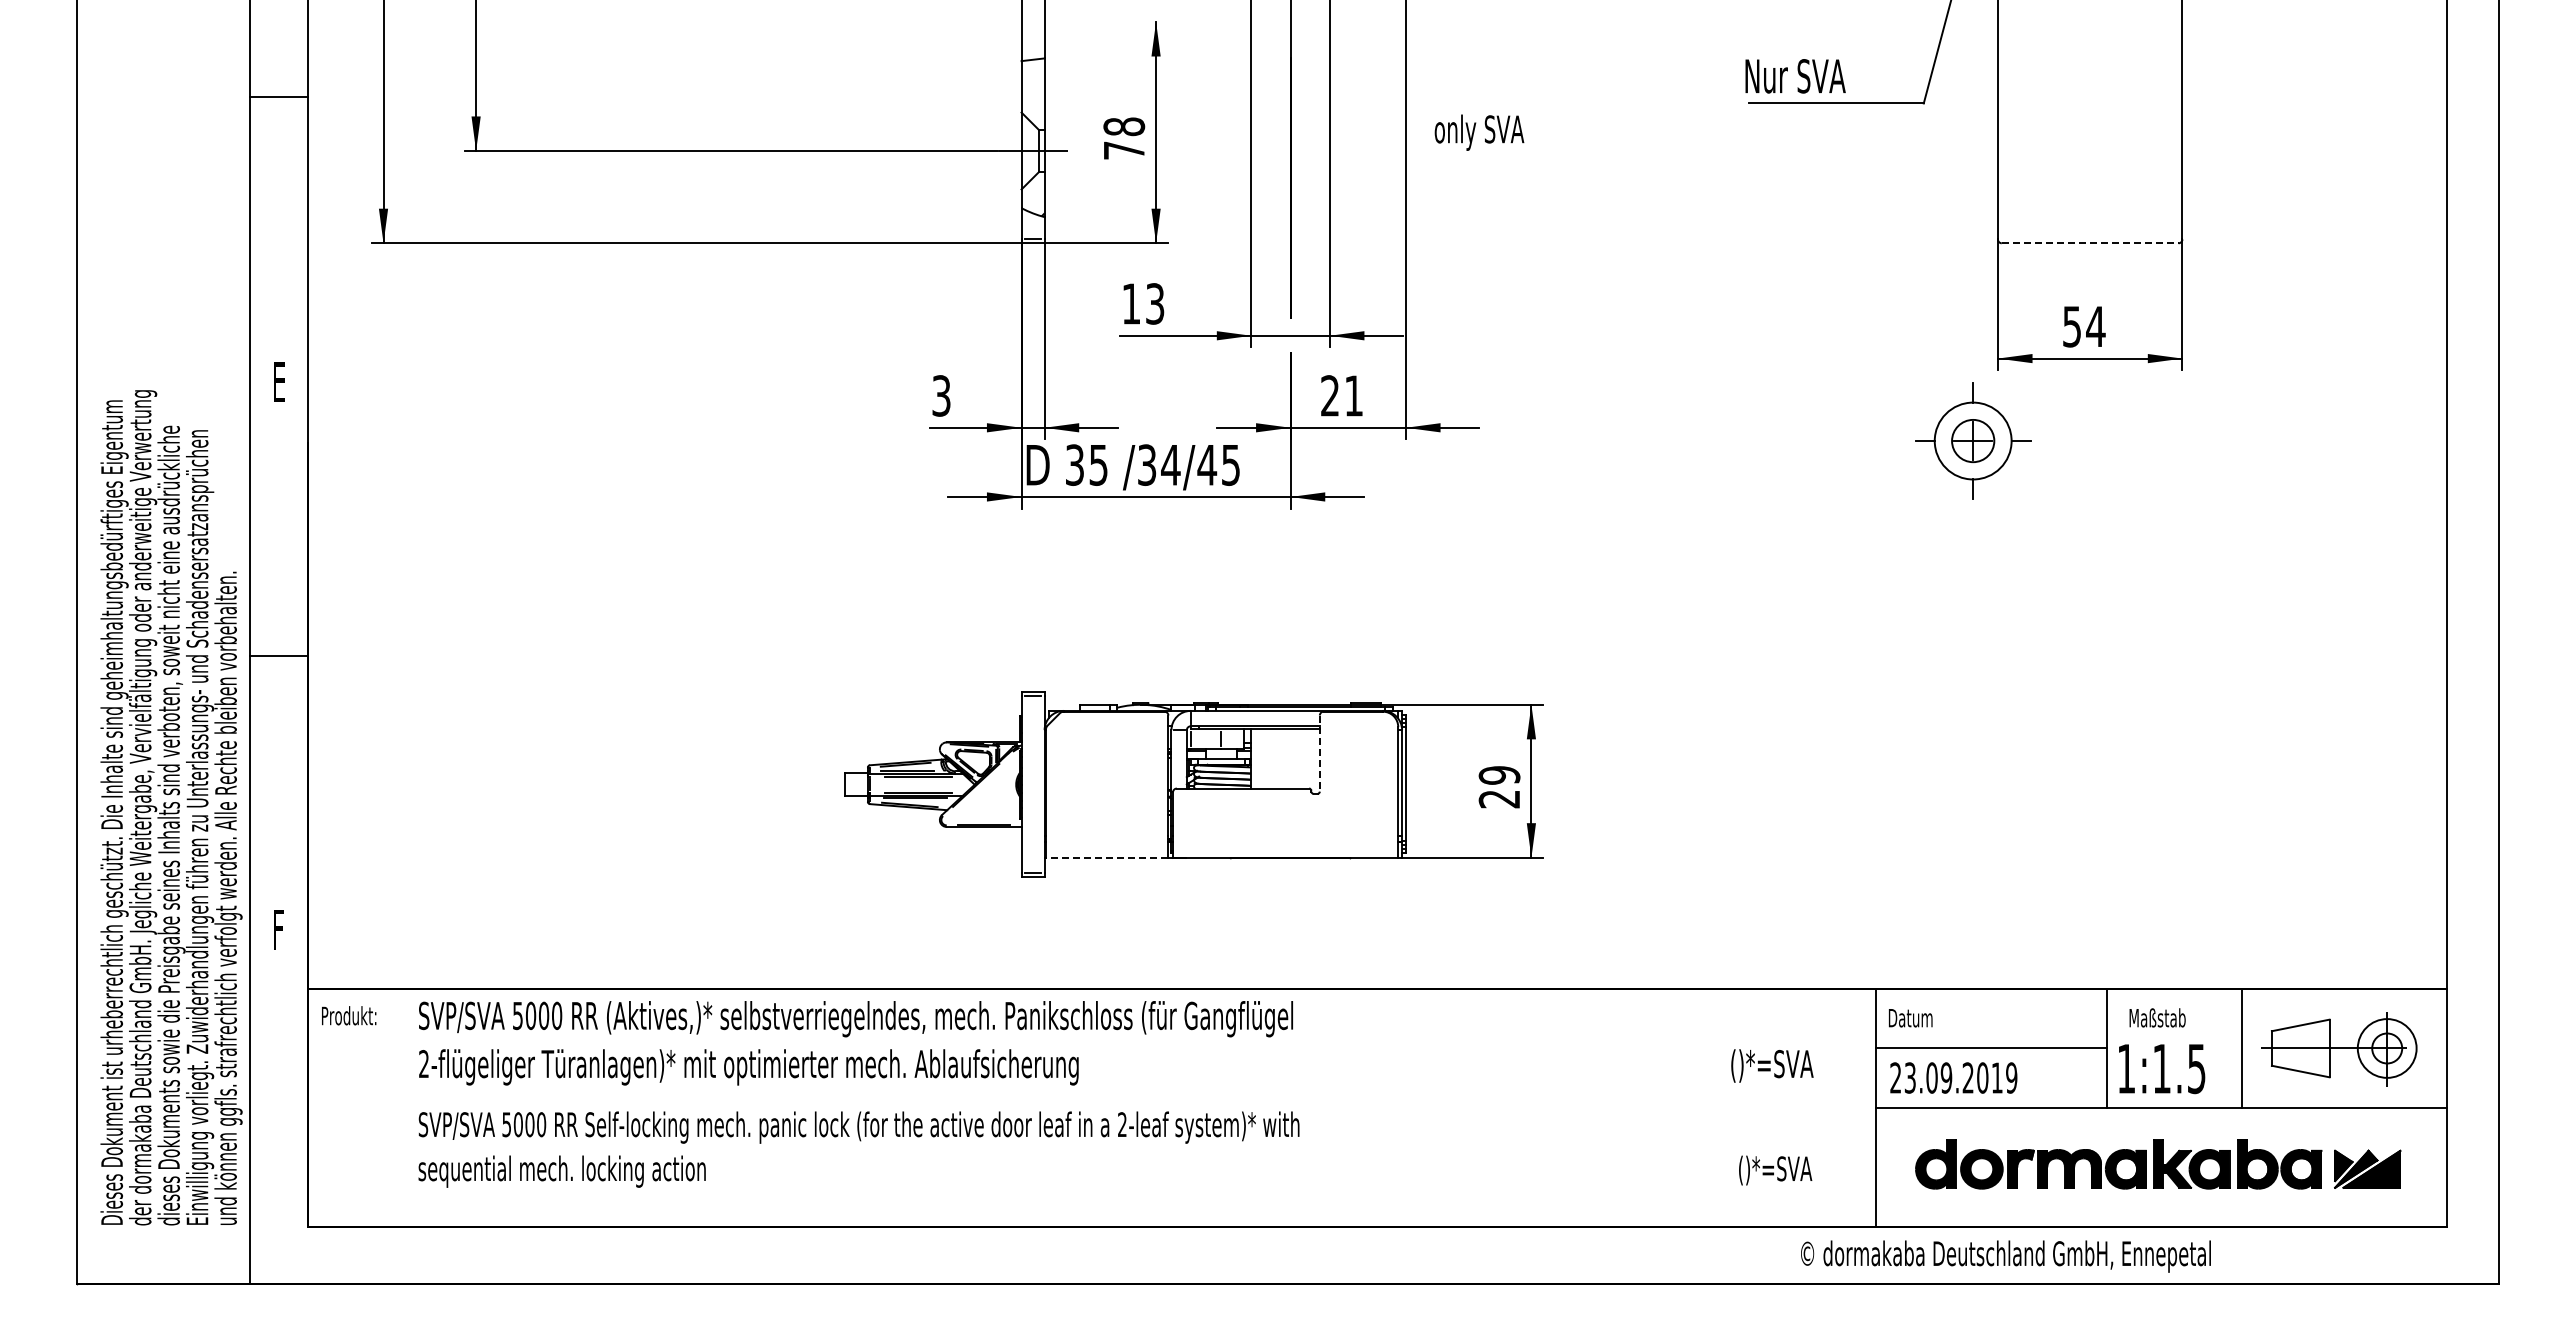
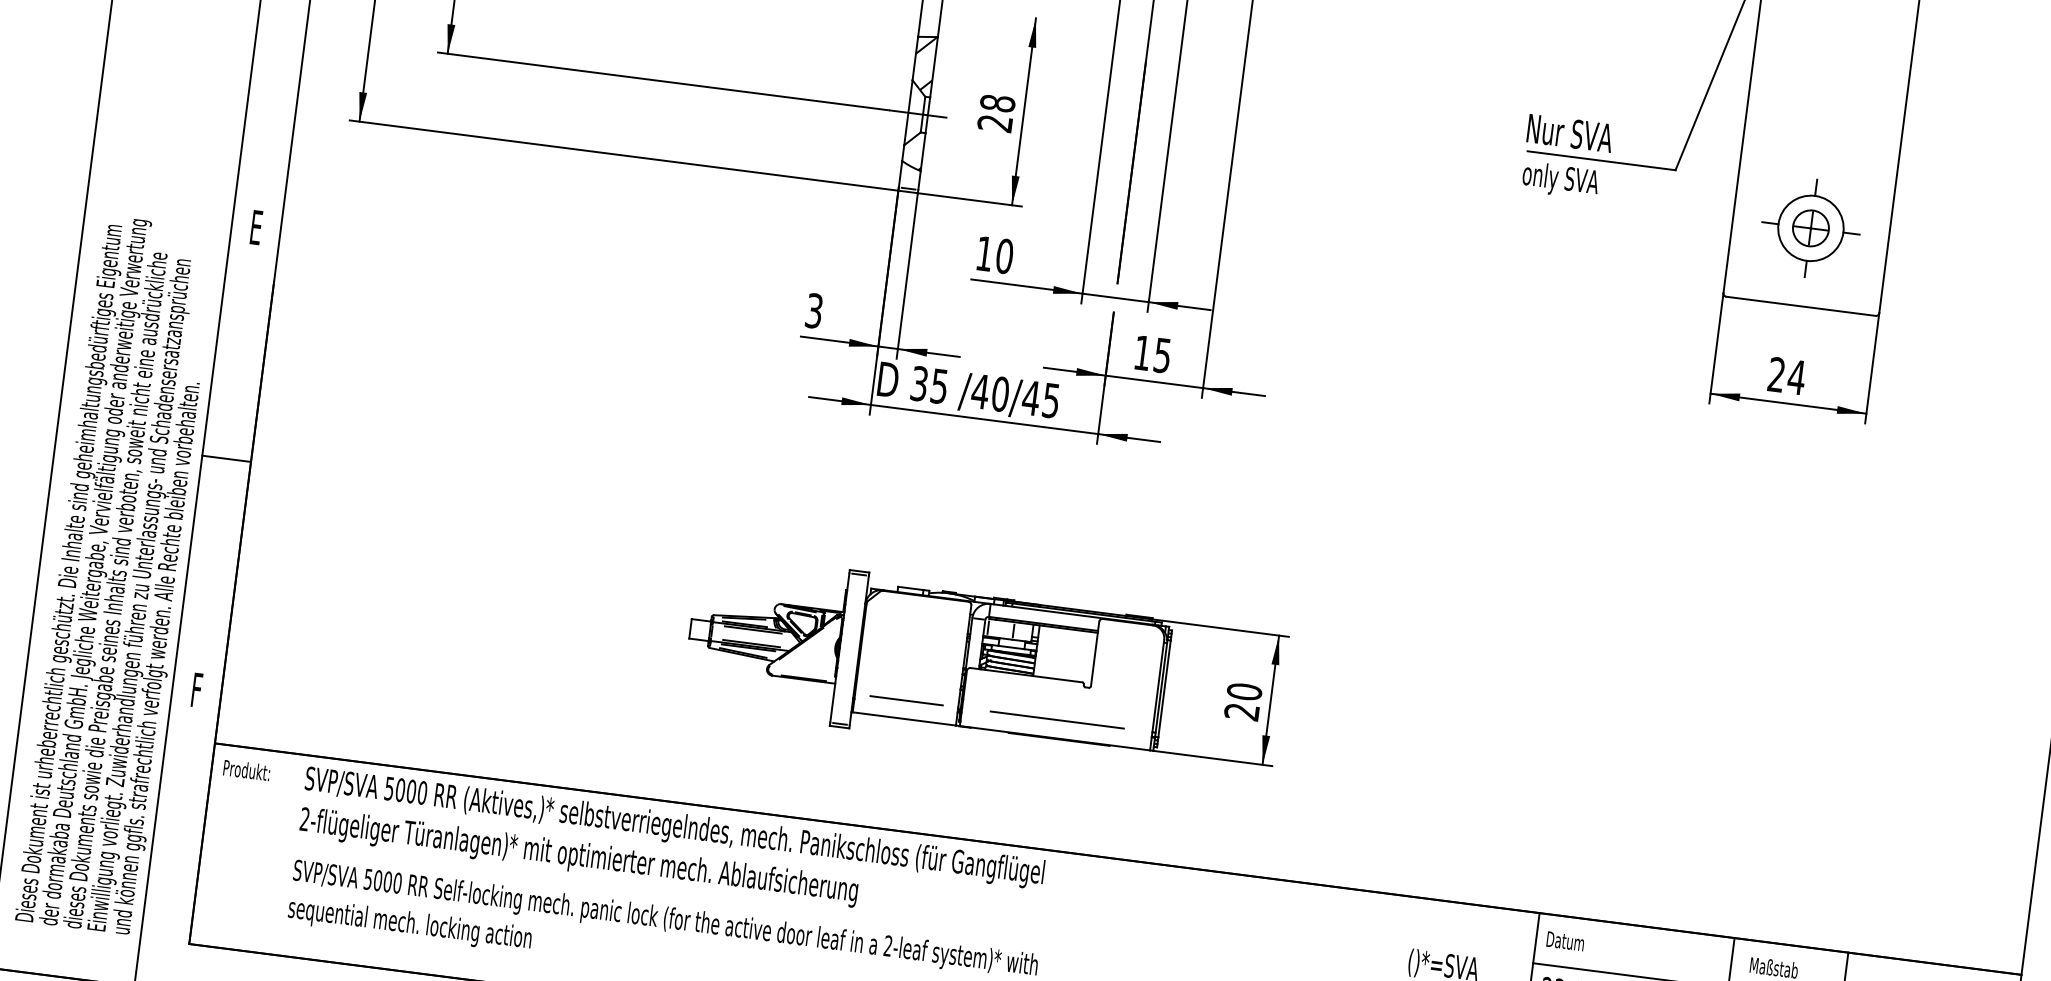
hatch: (1032, 90) -> (924, 62), added
text: (1479, 132) -> (1560, 180), moved
text: (1123, 150) -> (994, 123), 78 -> 28
line: (2090, 243) -> (1801, 306), dashed -> solid
text: (1155, 303) -> (1005, 256), 13 -> 10
text: (2071, 326) -> (1776, 374), 54 -> 24
text: (1341, 395) -> (1152, 353), 21 -> 15
part: (1973, 440) -> (1811, 227), moved
text: (1158, 464) -> (990, 392), /34/45 -> /40/45
line: (1319, 754) -> (1094, 654), dashed -> solid
text: (1499, 775) -> (1244, 691), 29 -> 20
line: (1107, 836) -> (906, 701), added
line: (1285, 836) -> (1057, 720), added
line: (1106, 857) -> (903, 718), dashed -> solid

